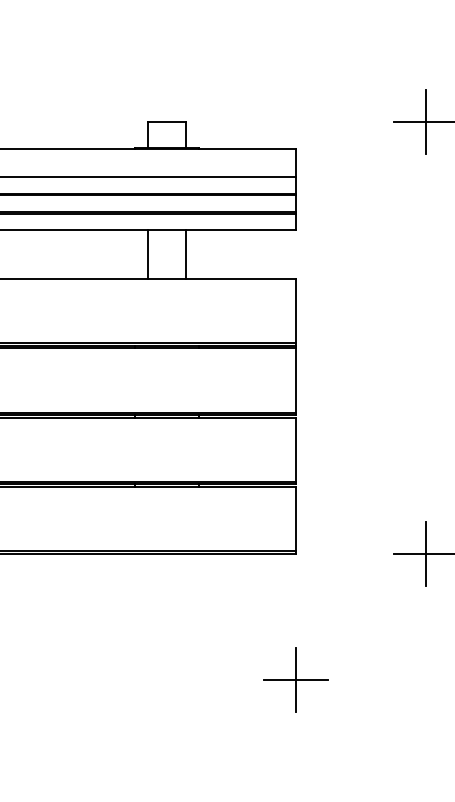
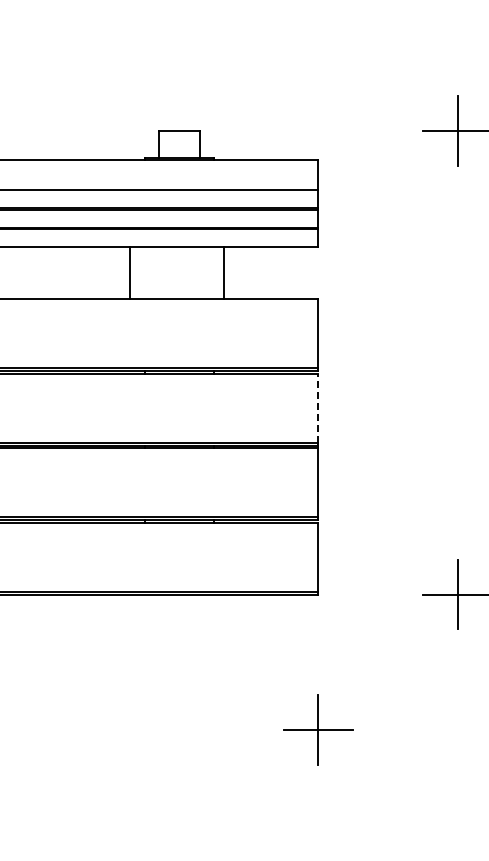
line: (147, 254) -> (129, 273), moved
line: (186, 254) -> (224, 273), moved
line: (296, 380) -> (318, 408), solid -> dashed

